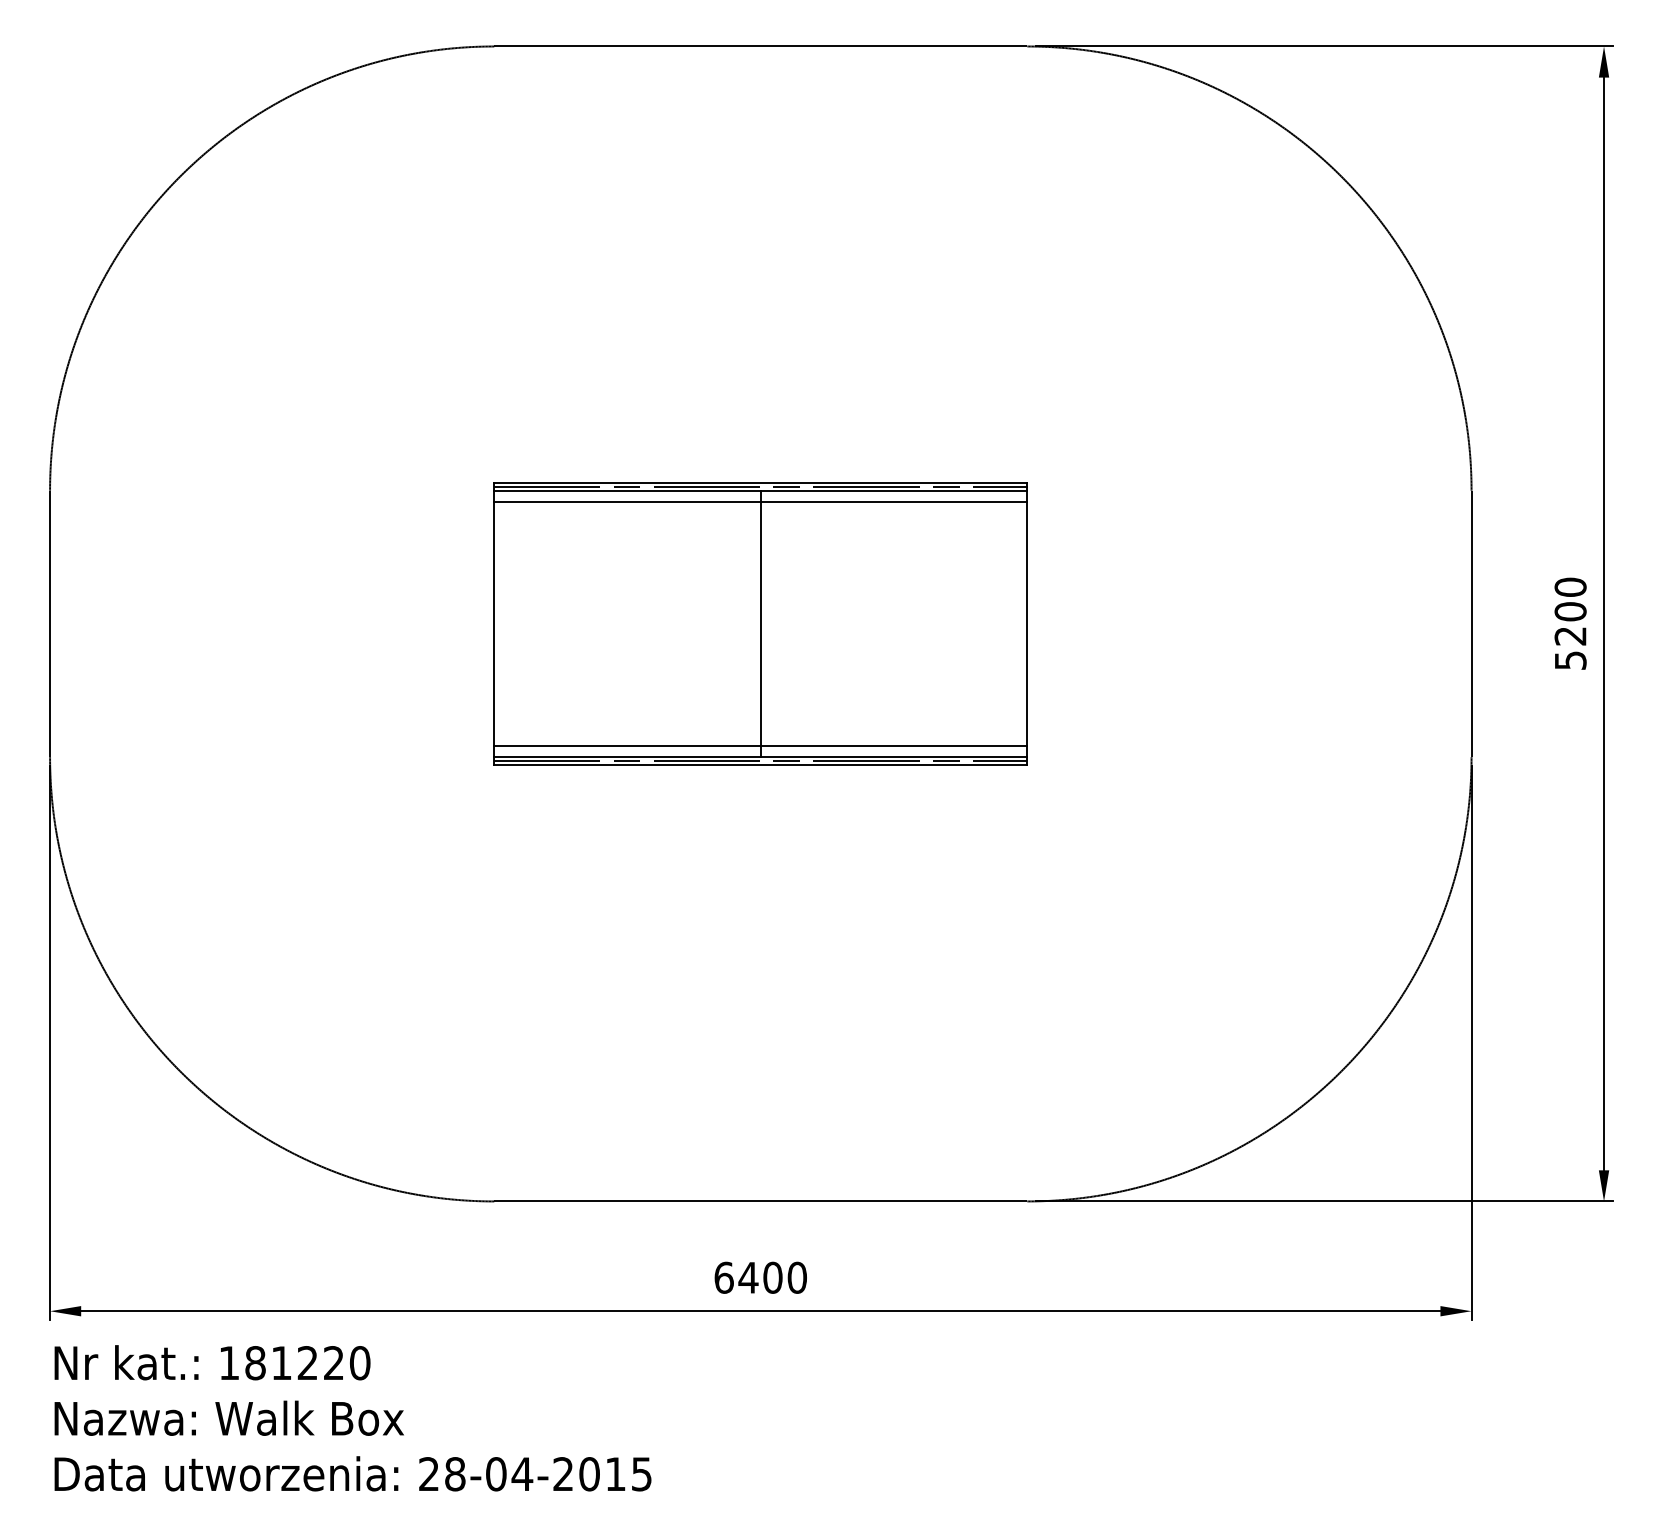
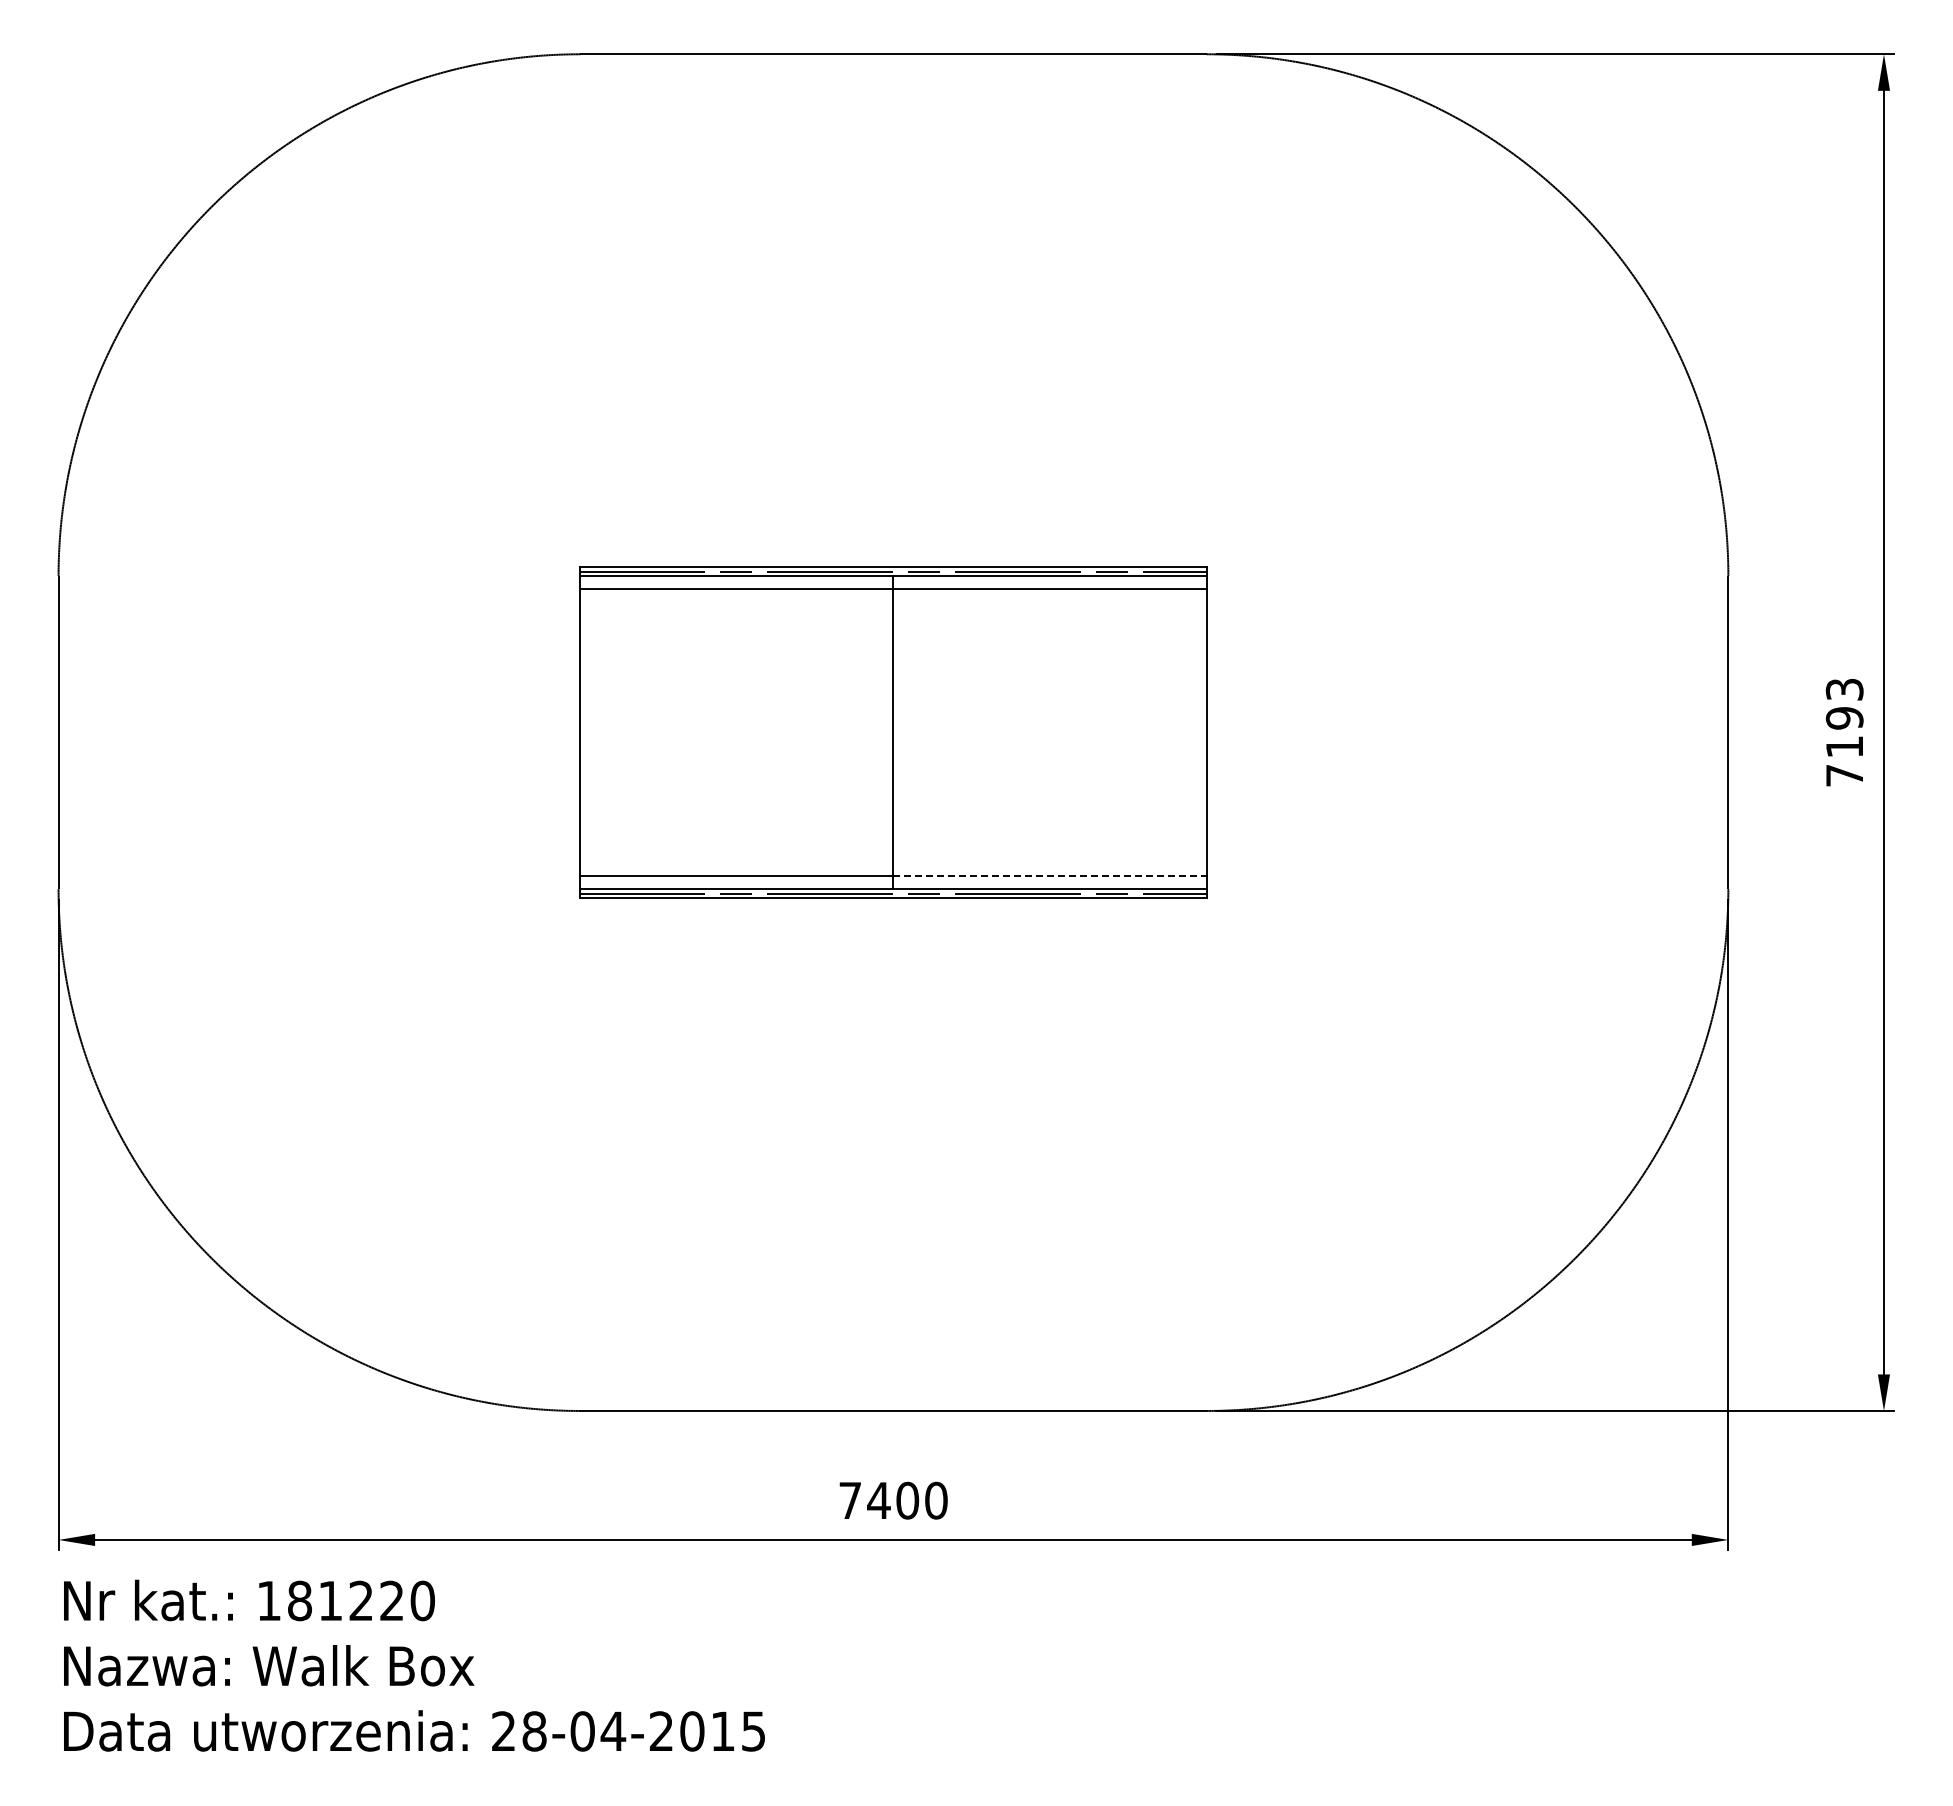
text: (1570, 623) -> (1844, 732), 5200 -> 7193
line: (894, 746) -> (1050, 876), solid -> dashed
text: (724, 1277) -> (850, 1500), 6400 -> 7400

